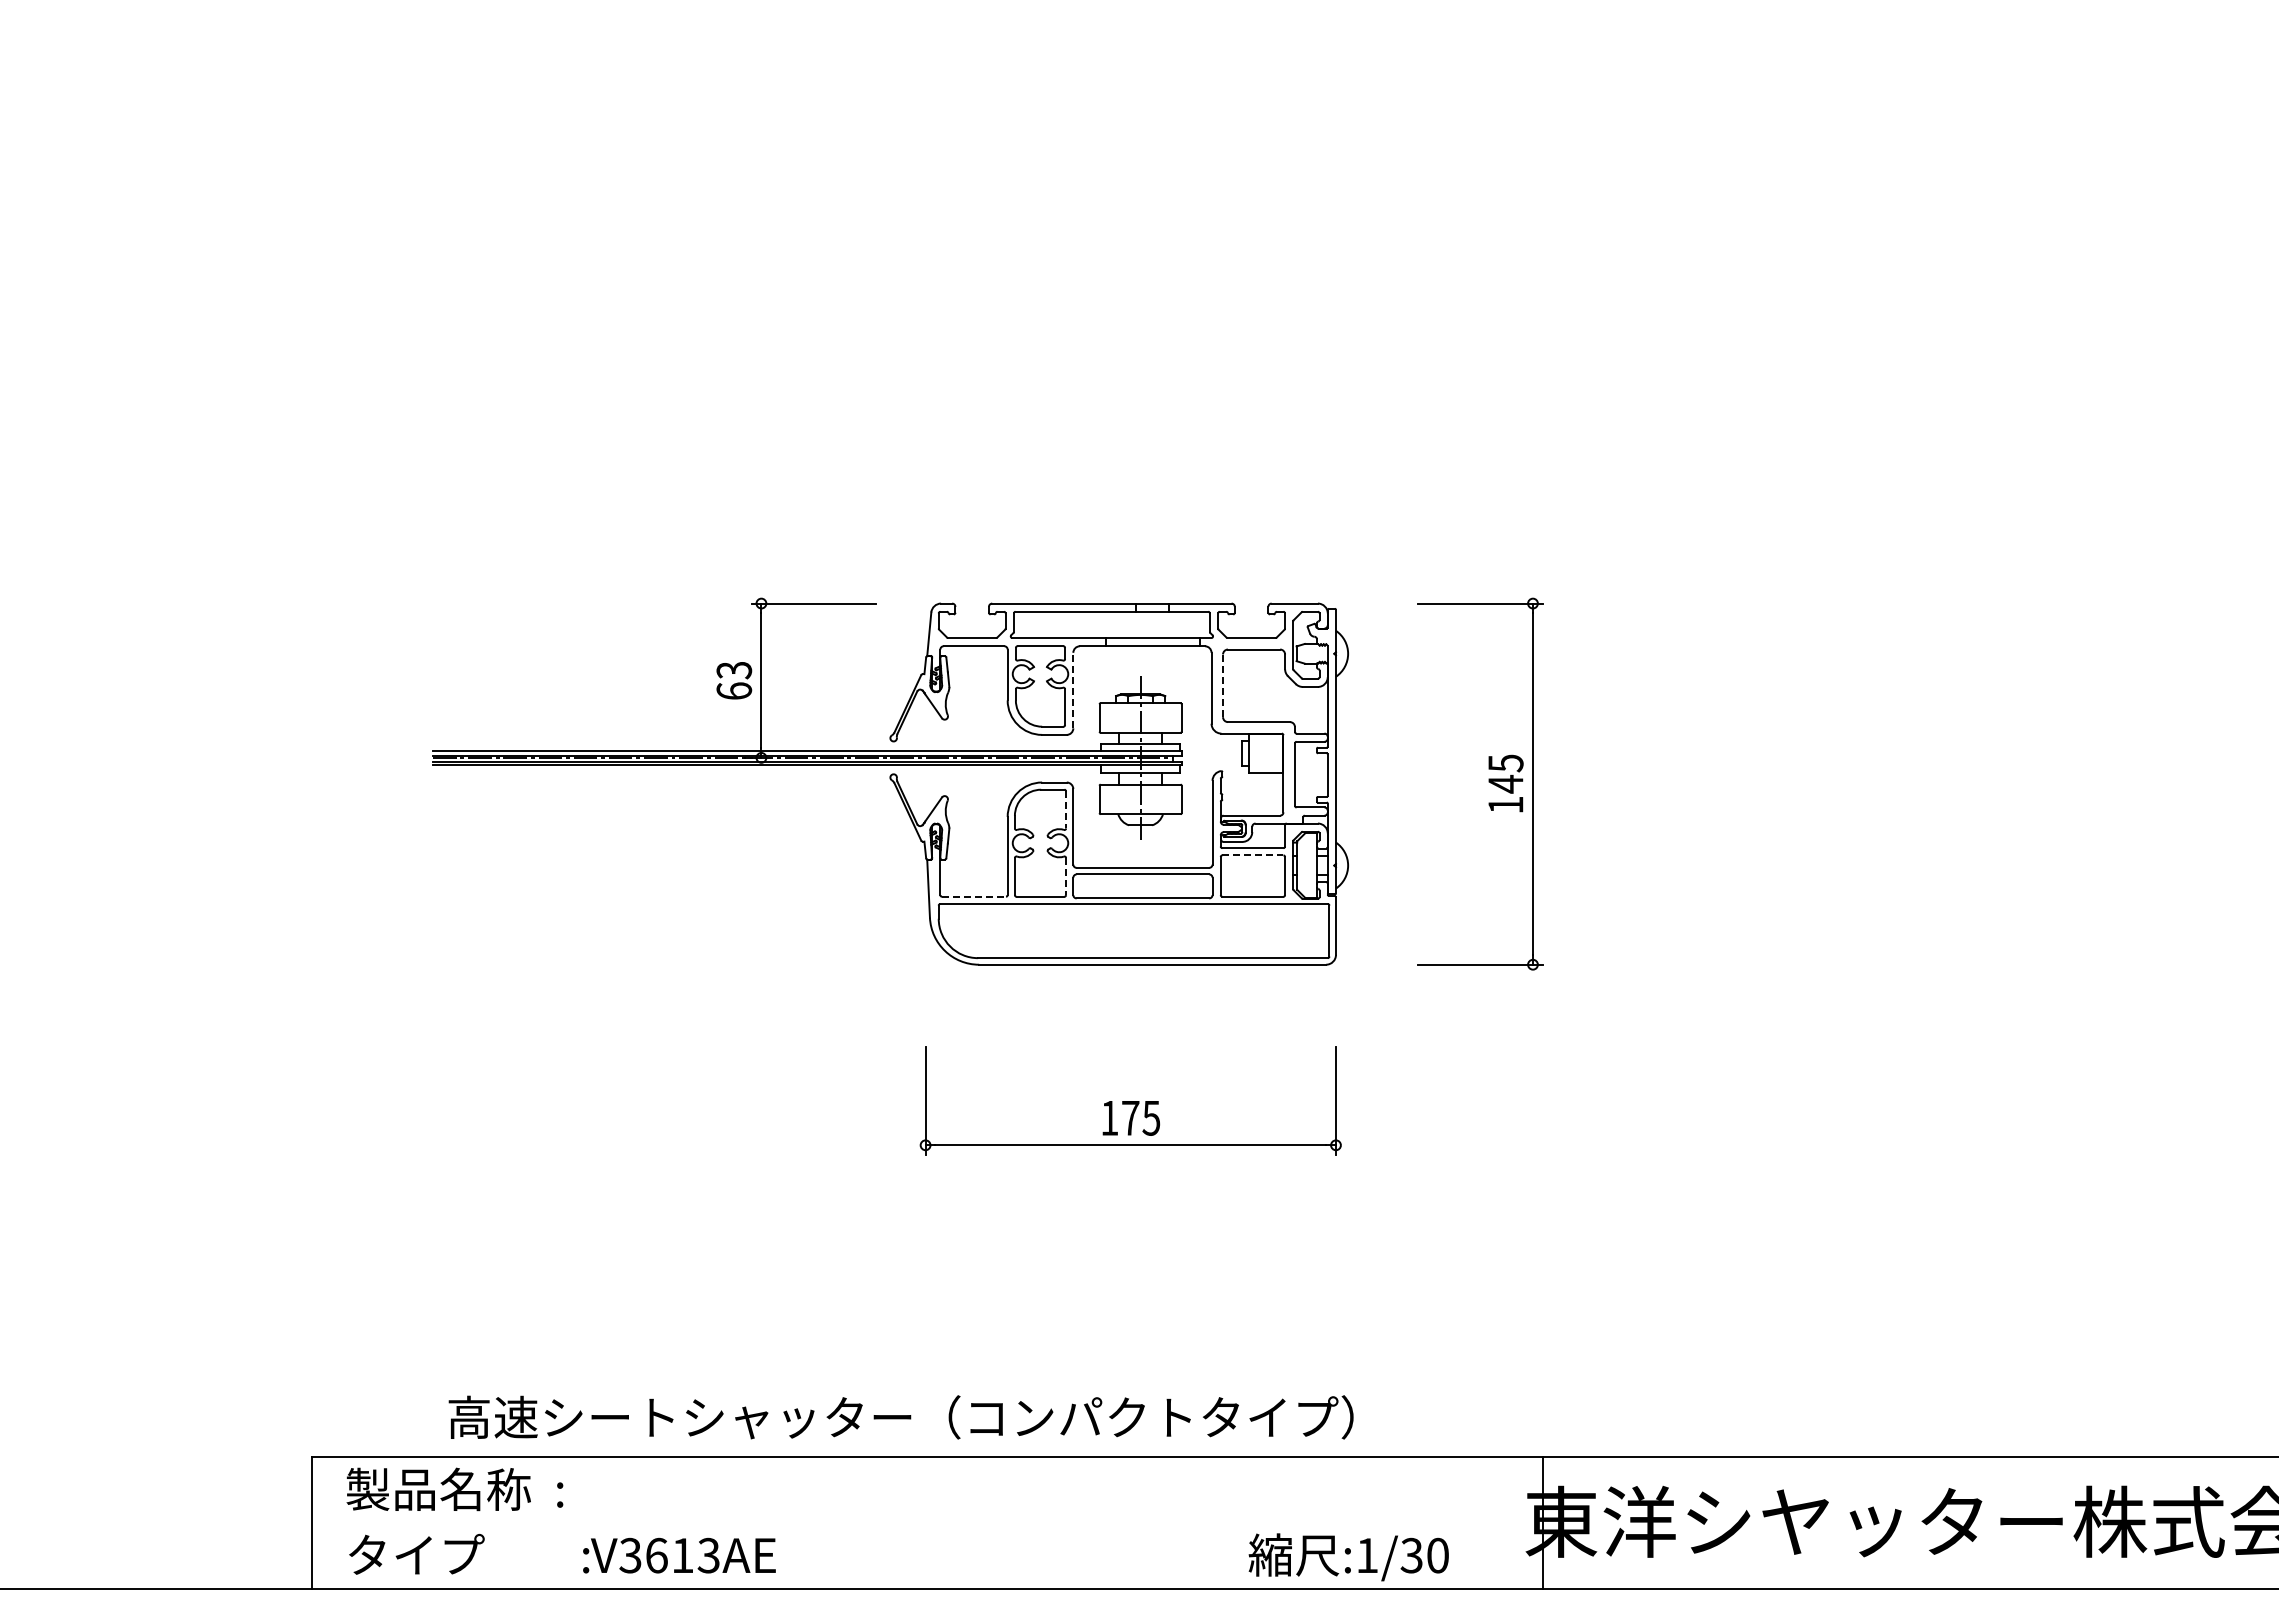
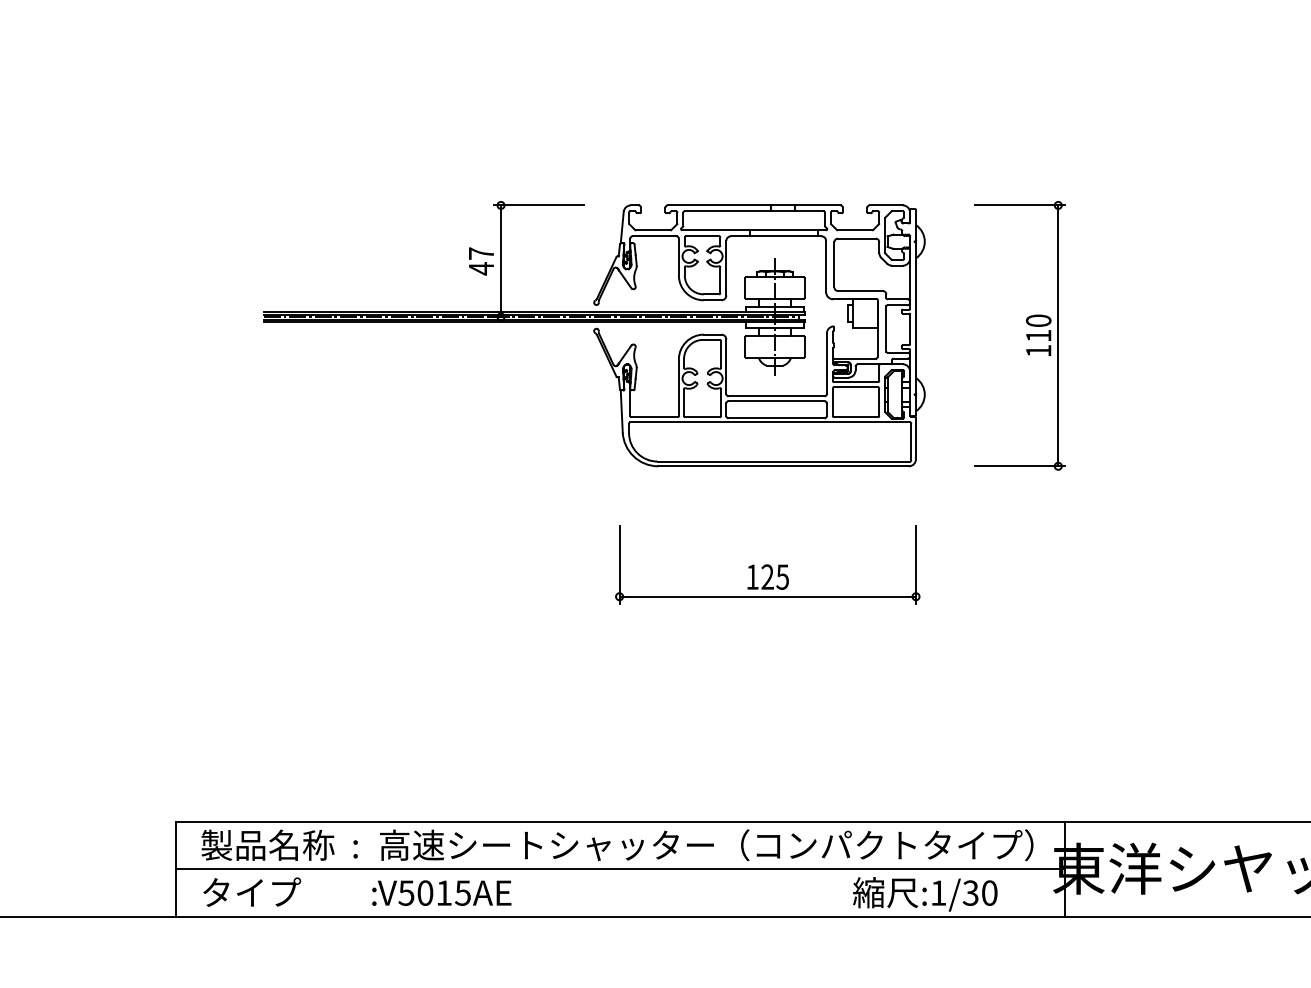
text: (734, 680) -> (481, 261), 63 -> 47
line: (1223, 685) -> (834, 264), dashed -> solid
line: (1073, 690) -> (726, 268), dashed -> solid
text: (1505, 773) -> (1038, 328), 145 -> 110
line: (1066, 809) -> (721, 354), dashed -> solid
line: (1252, 855) -> (855, 387), dashed -> solid
line: (1066, 876) -> (721, 402), dashed -> solid
line: (974, 896) -> (654, 417), dashed -> solid
text: (1130, 1117) -> (767, 576), 175 -> 125
text: (900, 1417) -> (706, 845), moved
line: (926, 1522) -> (620, 869), added
text: (669, 1555) -> (434, 893), V3613AE -> V5015AE

